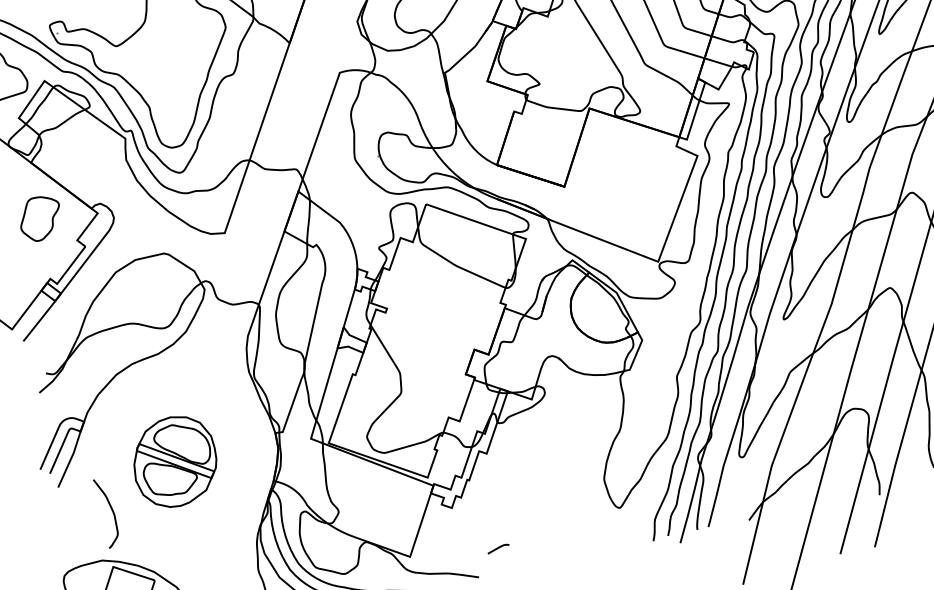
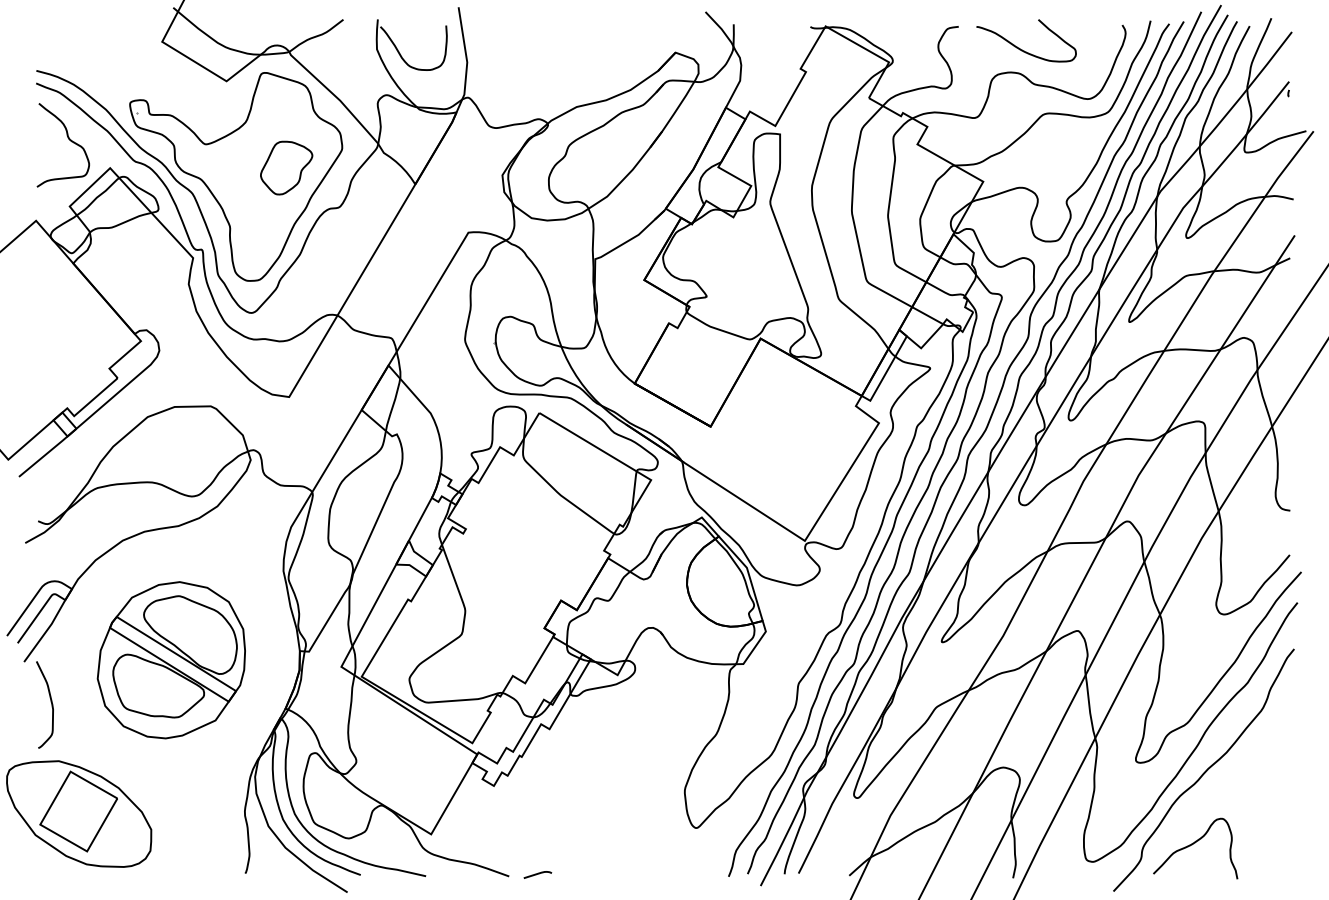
part: (40, 218) -> (286, 167), moved
part: (174, 462) -> (170, 660), size x1.43
curve: (111, 510) -> (50, 702), moved
curve: (498, 548) -> (537, 874), moved

